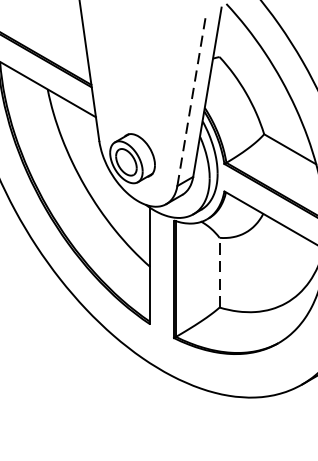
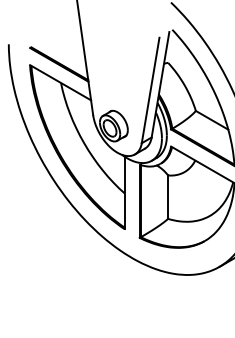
line: (191, 99) -> (150, 89), dashed -> solid
line: (220, 273) -> (168, 197), dashed -> solid

